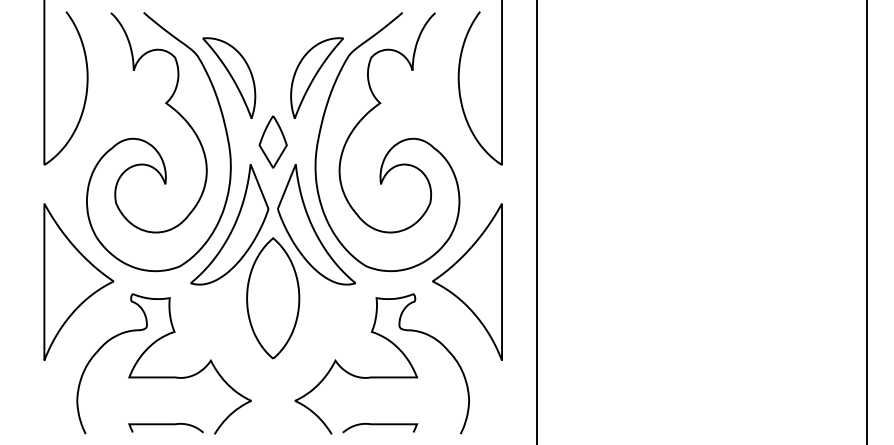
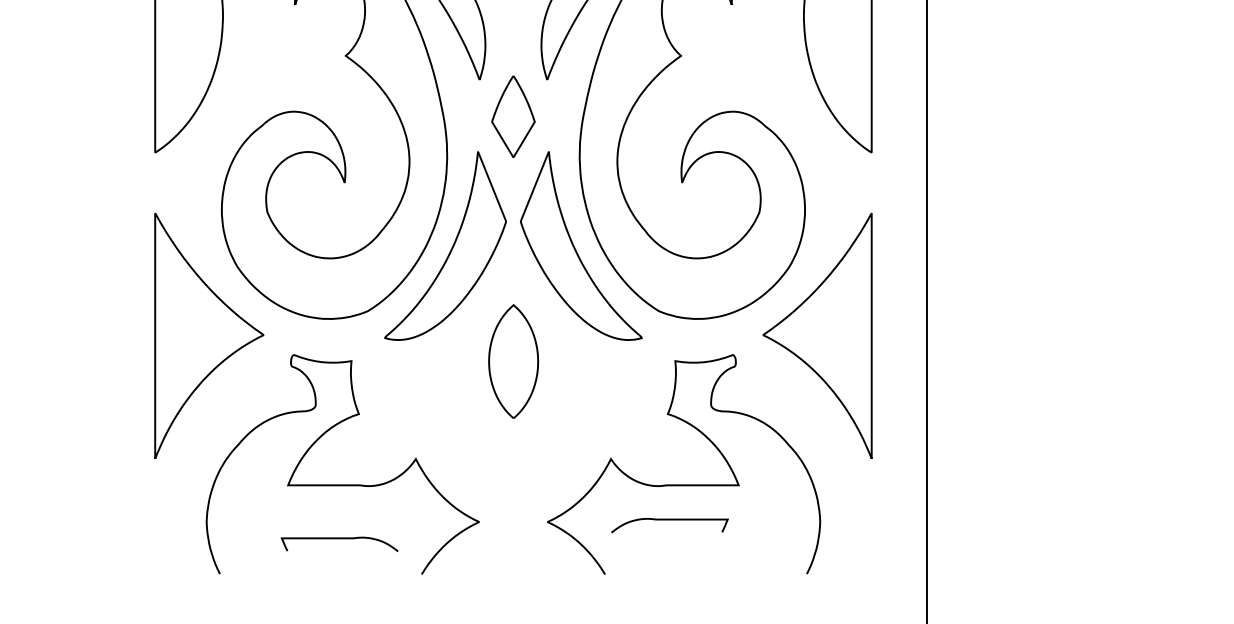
part: (273, 298) -> (513, 361), size x0.6
curve: (165, 425) -> (338, 540), moved
curve: (380, 425) -> (670, 521), moved

